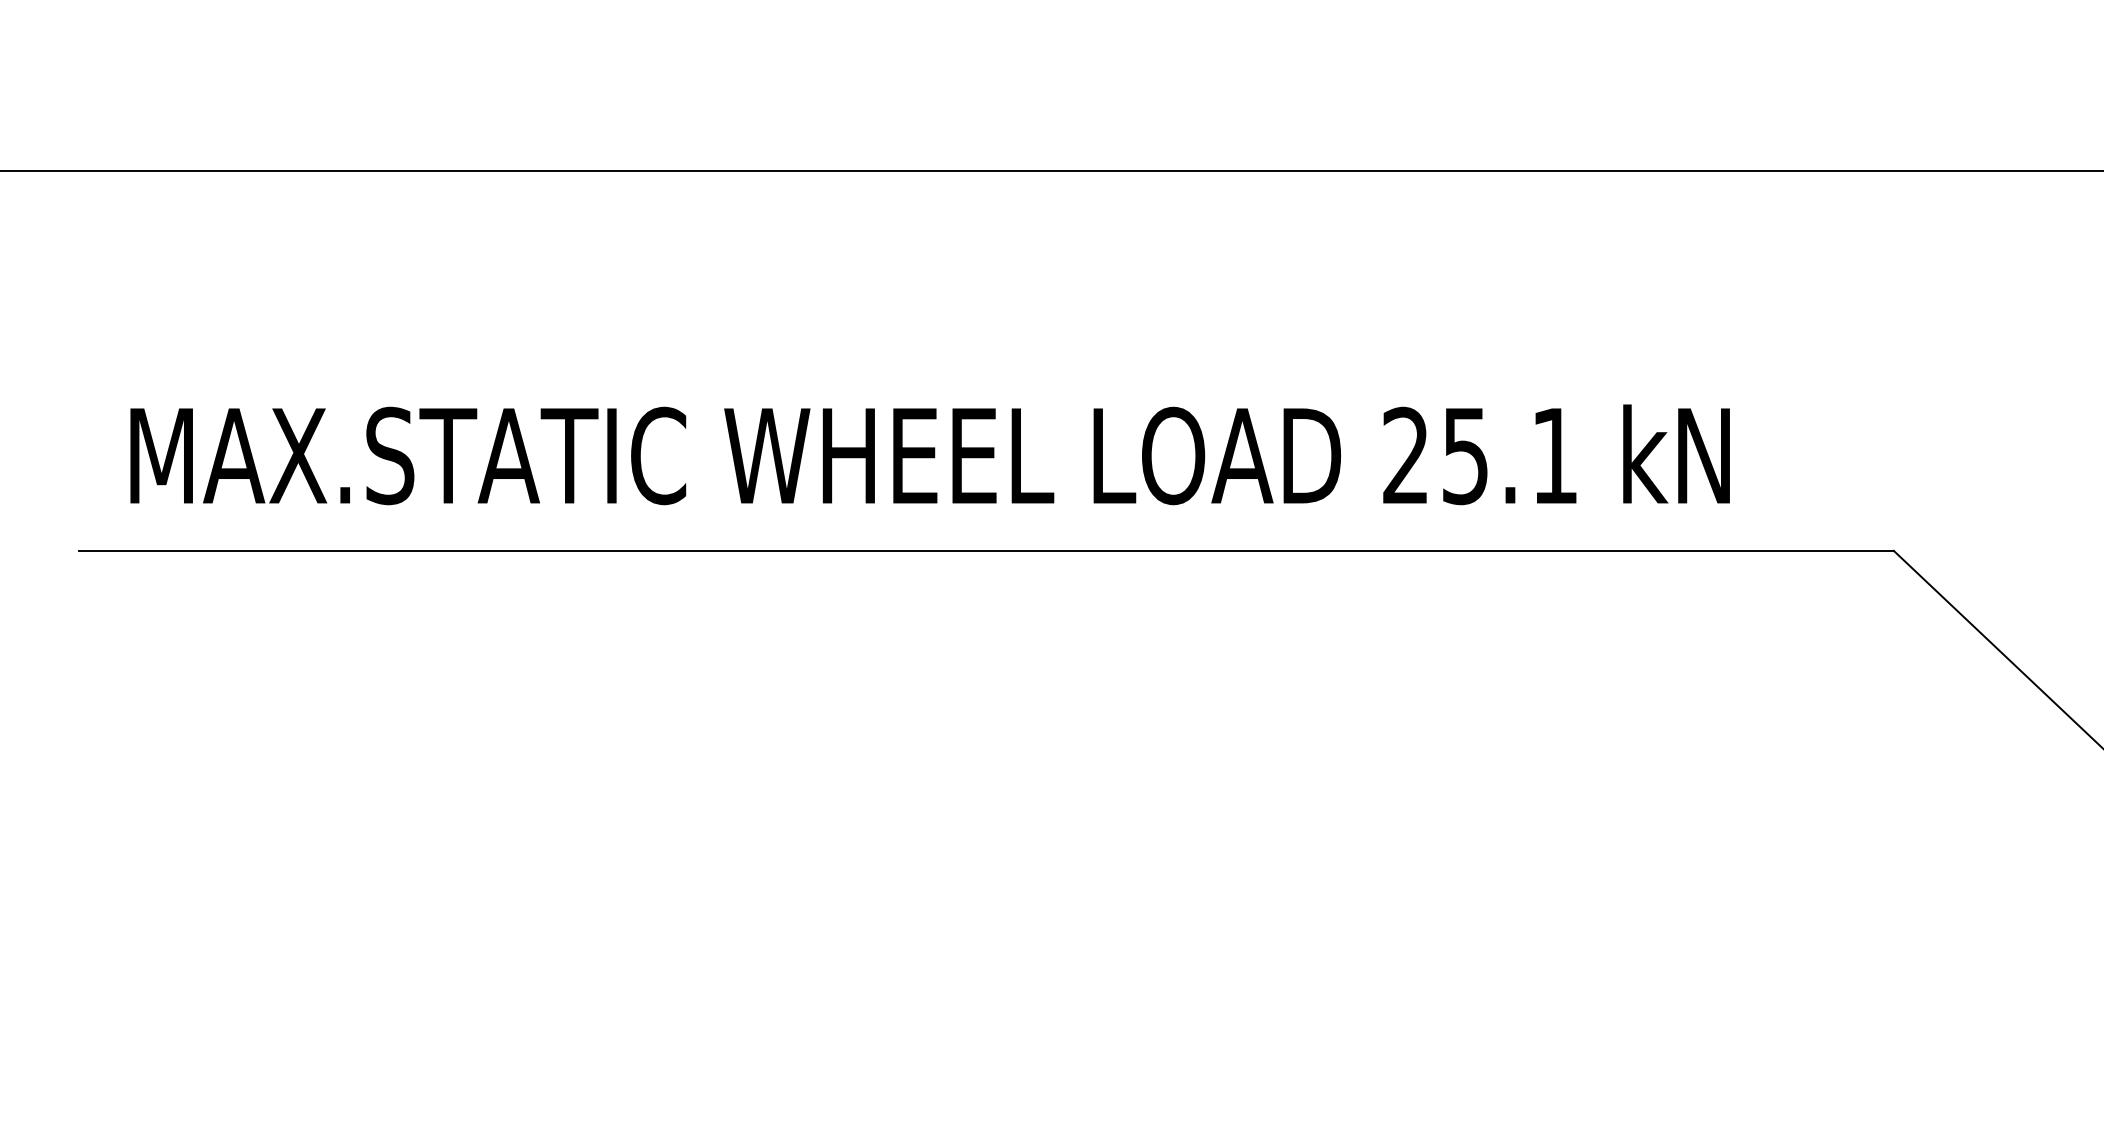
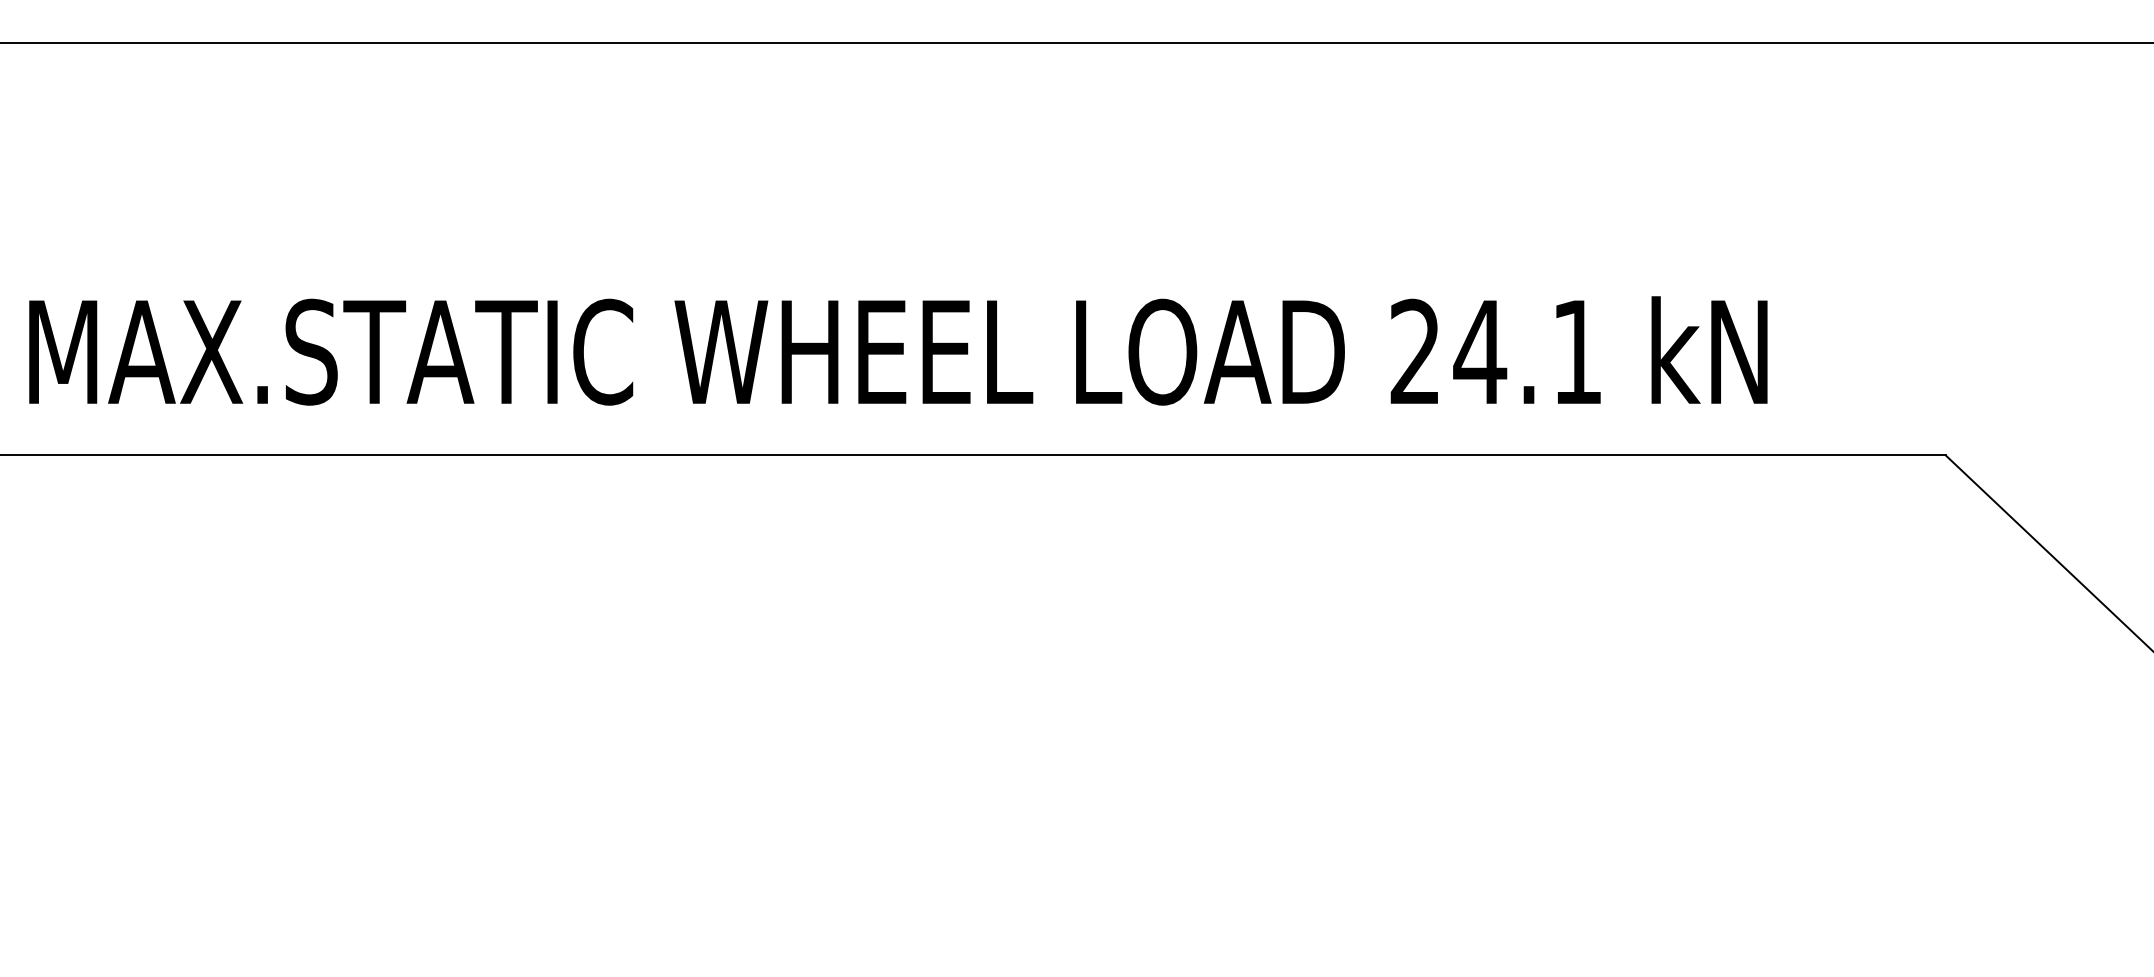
text: (1465, 456) -> (1480, 352), 25.1 -> 24.1

